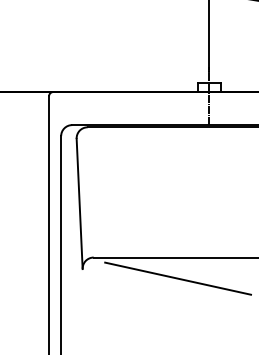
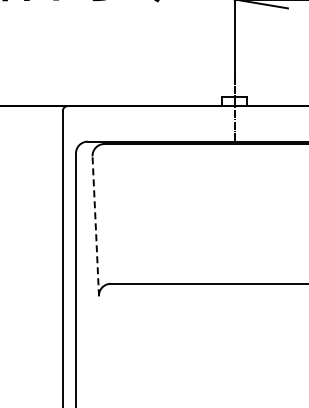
line: (79, 204) -> (95, 226), solid -> dashed
line: (178, 278) -> (201, 306), removed

